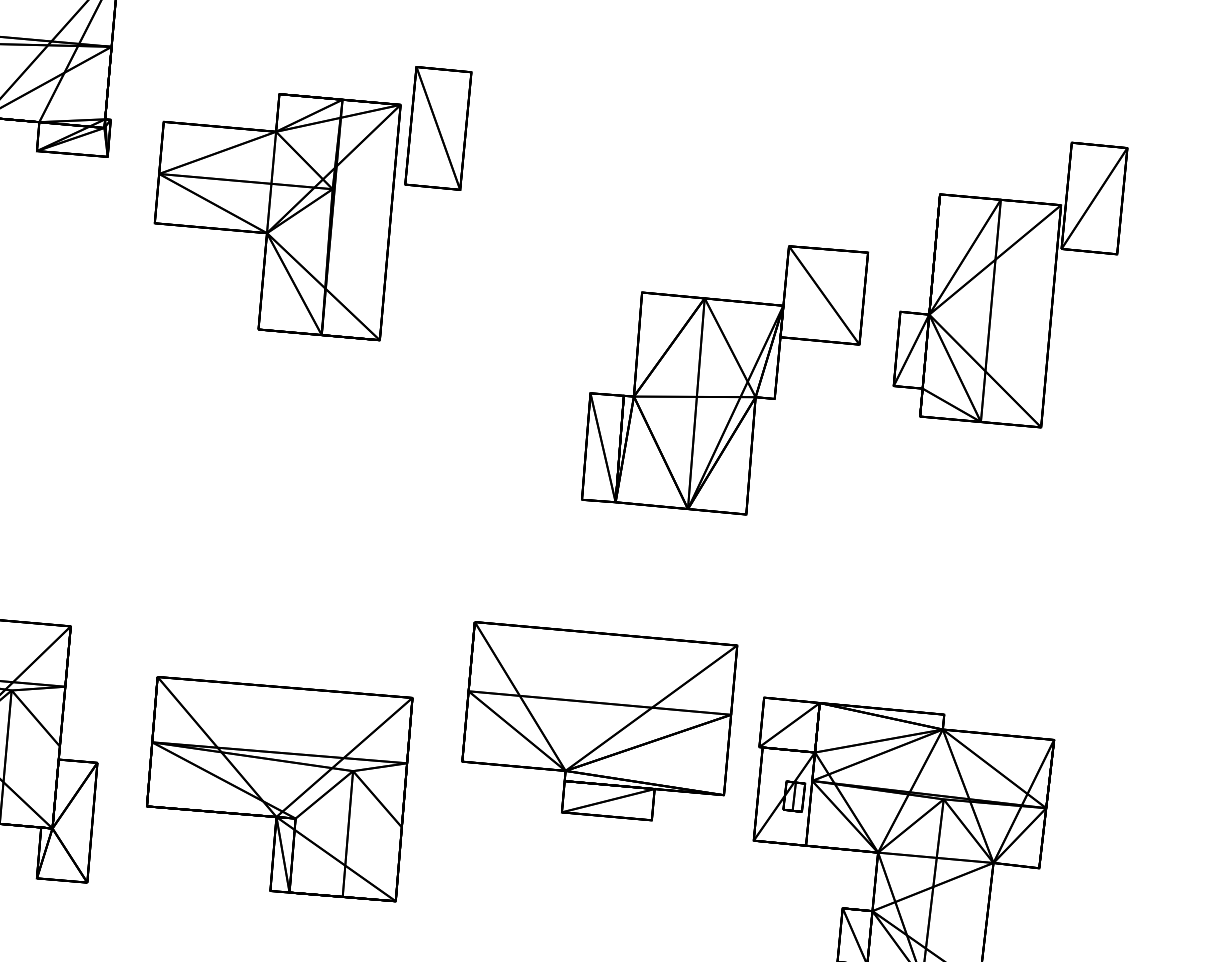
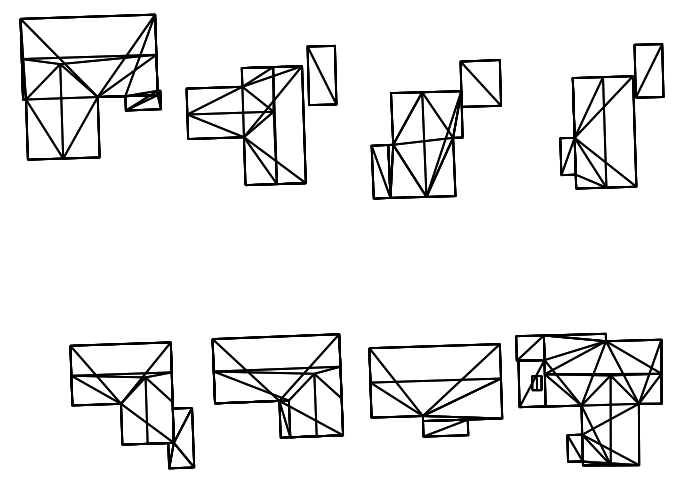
part: (722, 376) -> (435, 129), moved
part: (597, 722) -> (435, 390), moved
part: (276, 785) -> (277, 385), moved

